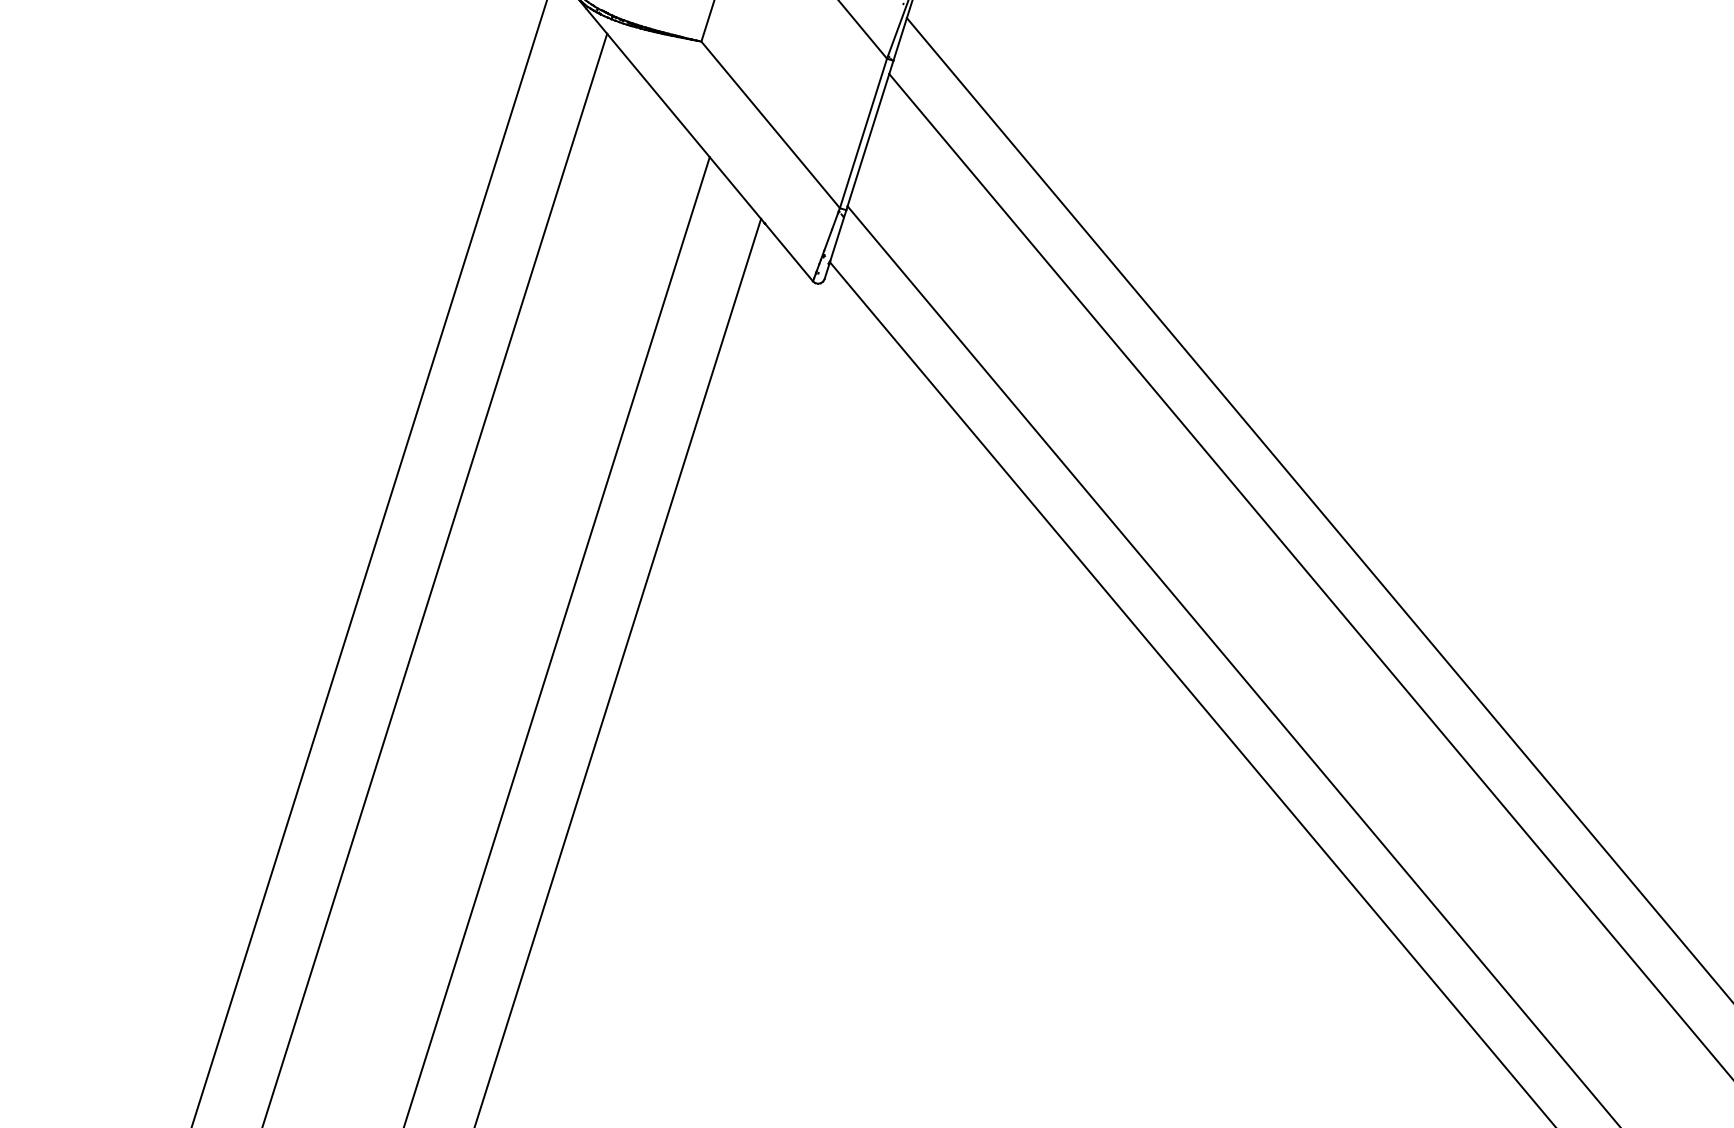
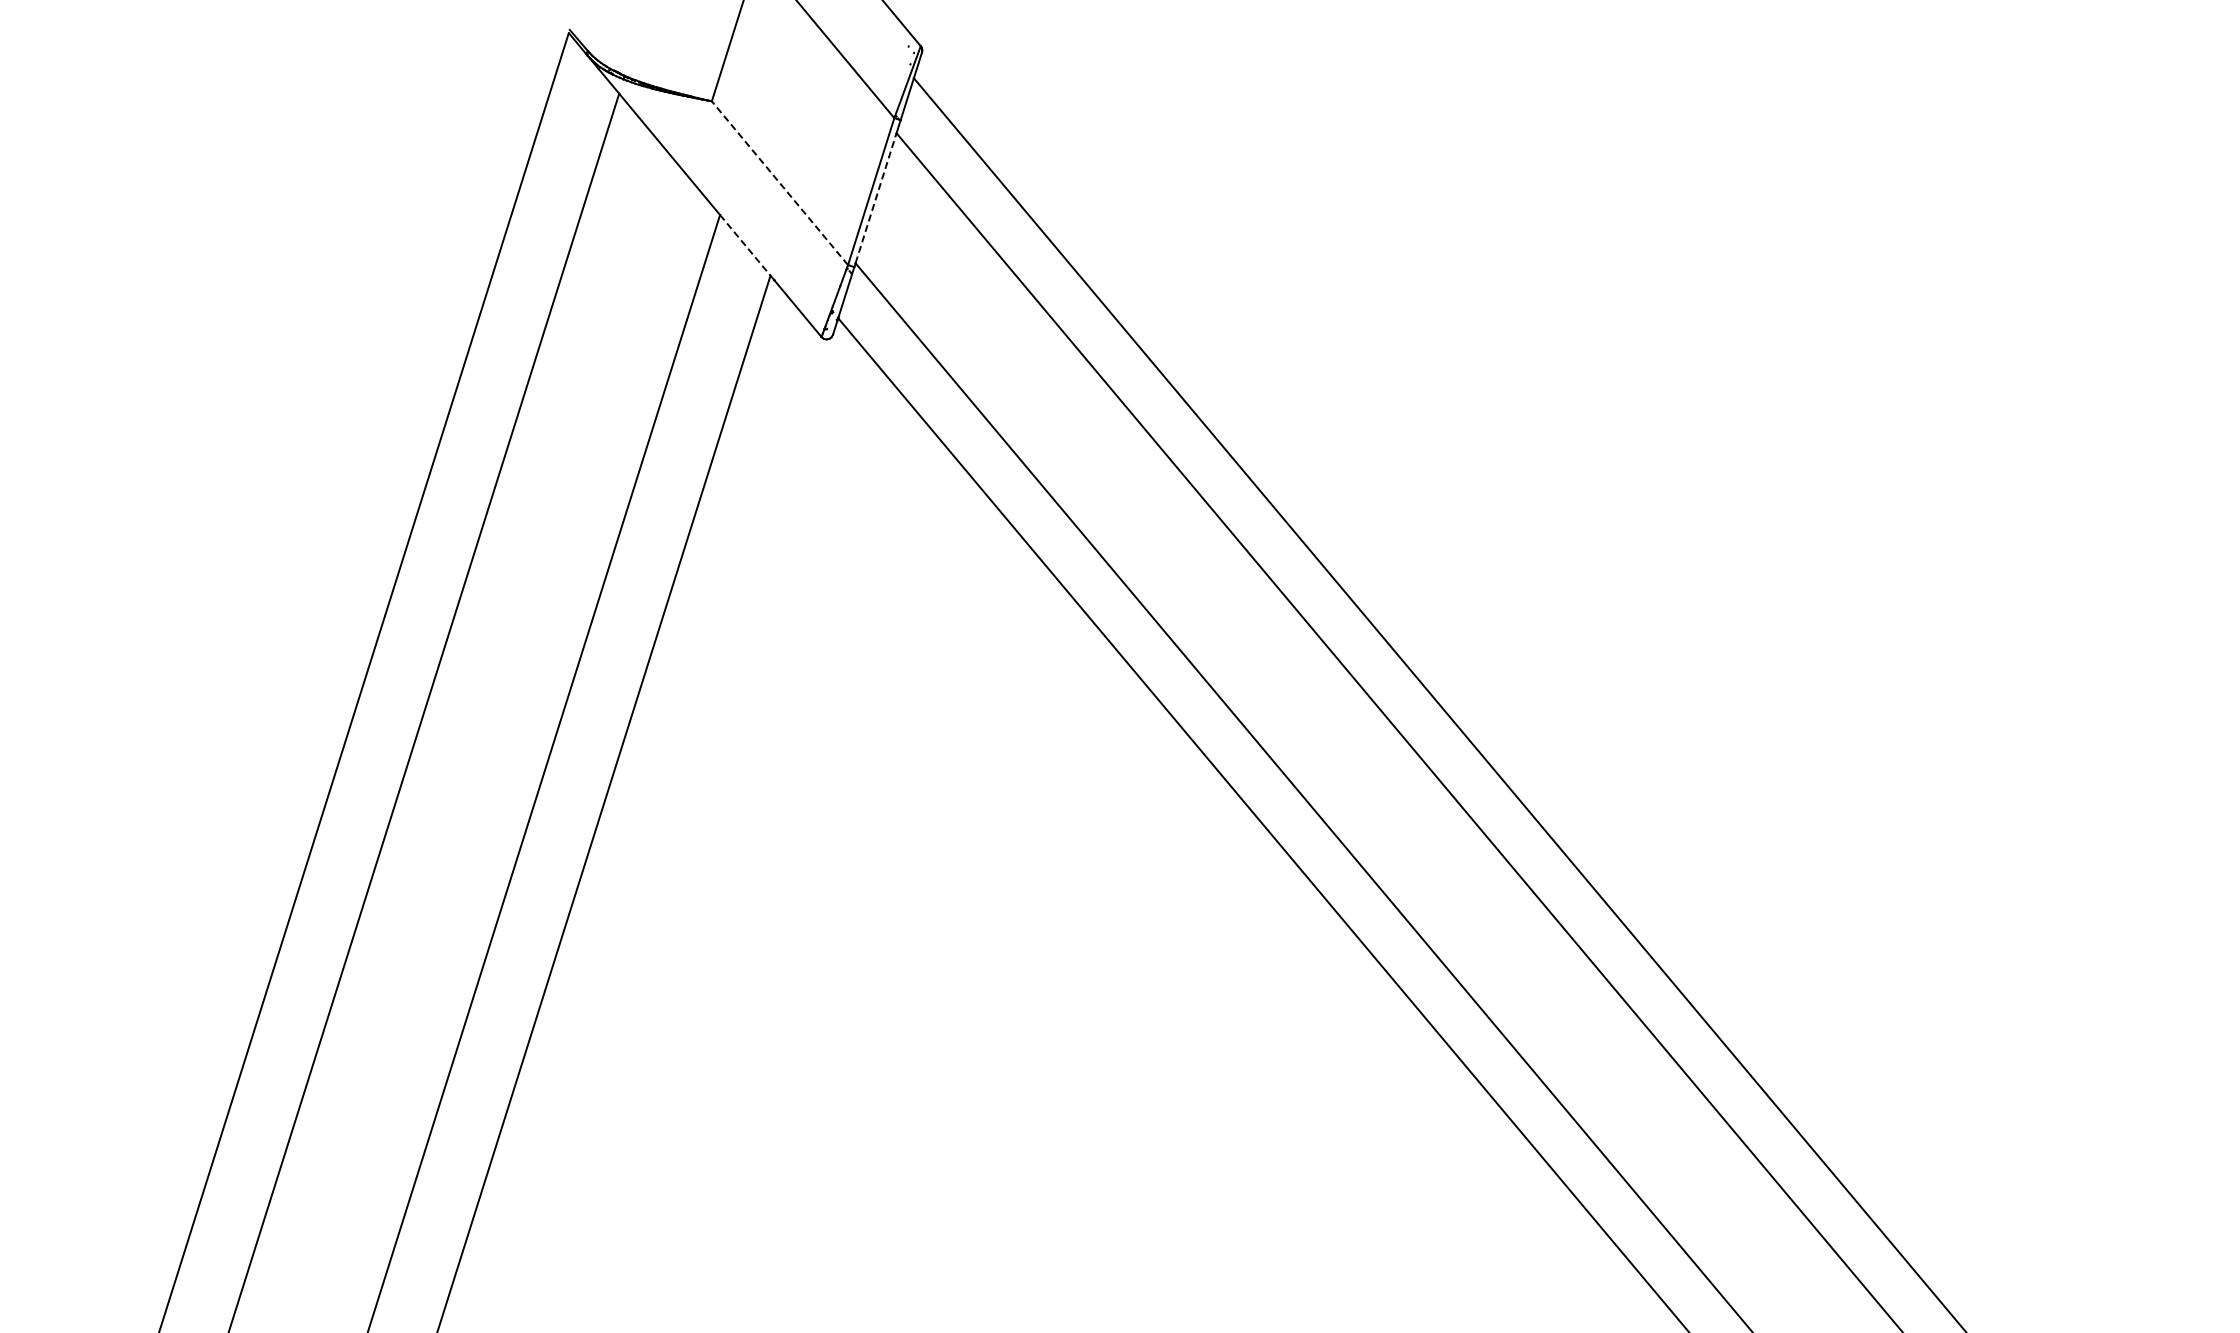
line: (770, 124) -> (779, 182), solid -> dashed
line: (868, 139) -> (876, 197), solid -> dashed
line: (735, 188) -> (745, 245), solid -> dashed

